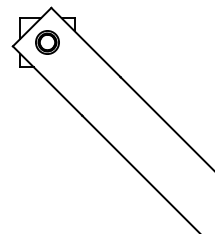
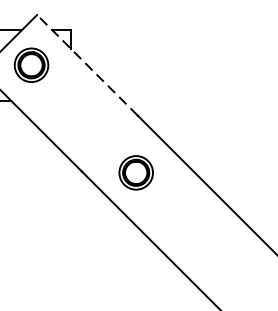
line: (85, 42) -> (86, 65), solid -> dashed
part: (119, 116) -> (136, 172), added

